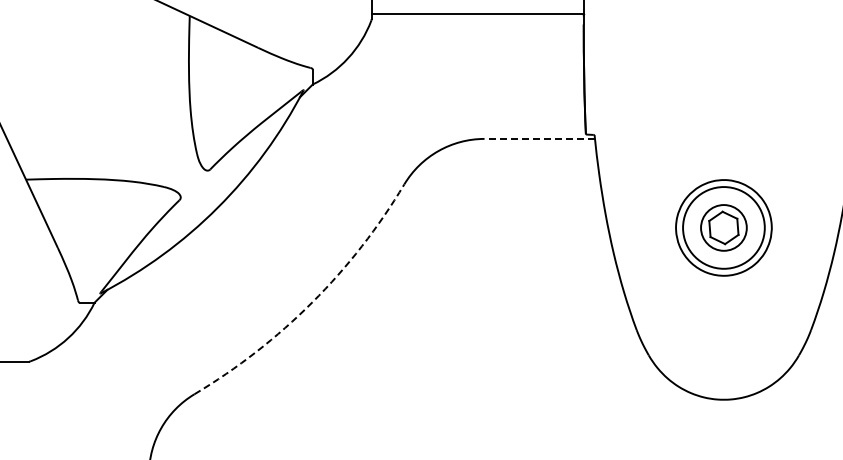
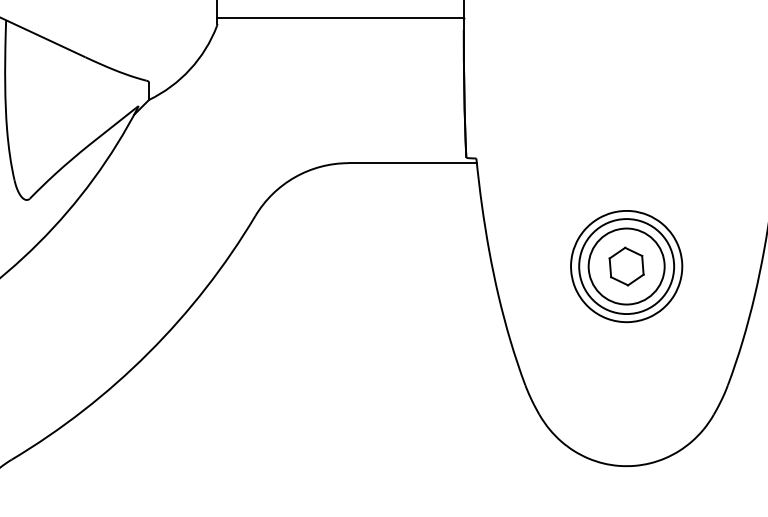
line: (539, 138) -> (412, 162), dashed -> solid
circle: (723, 227) -> (626, 266), size x1.43
arc: (312, 302) -> (148, 353), dashed -> solid

